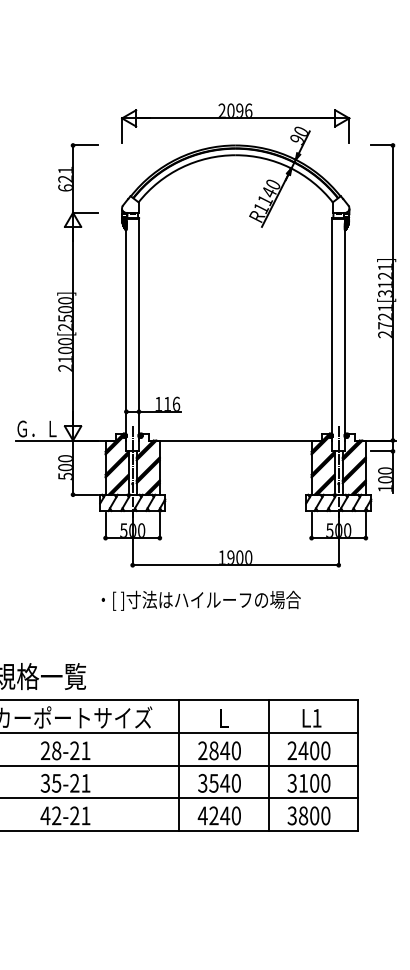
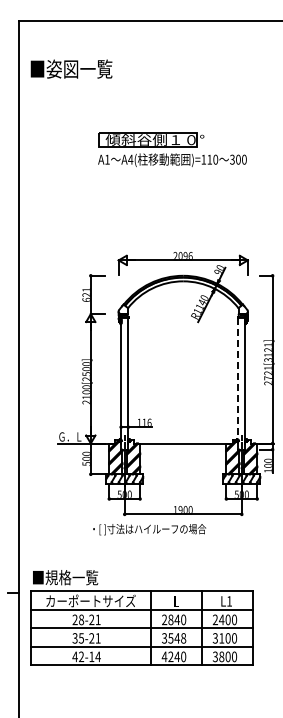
line: (332, 329) -> (238, 380), solid -> dashed
text: (200, 600) -> (149, 529), moved
text: (236, 783) -> (183, 638), 3540 -> 3548
text: (79, 815) -> (94, 656), 42-21 -> 42-14

